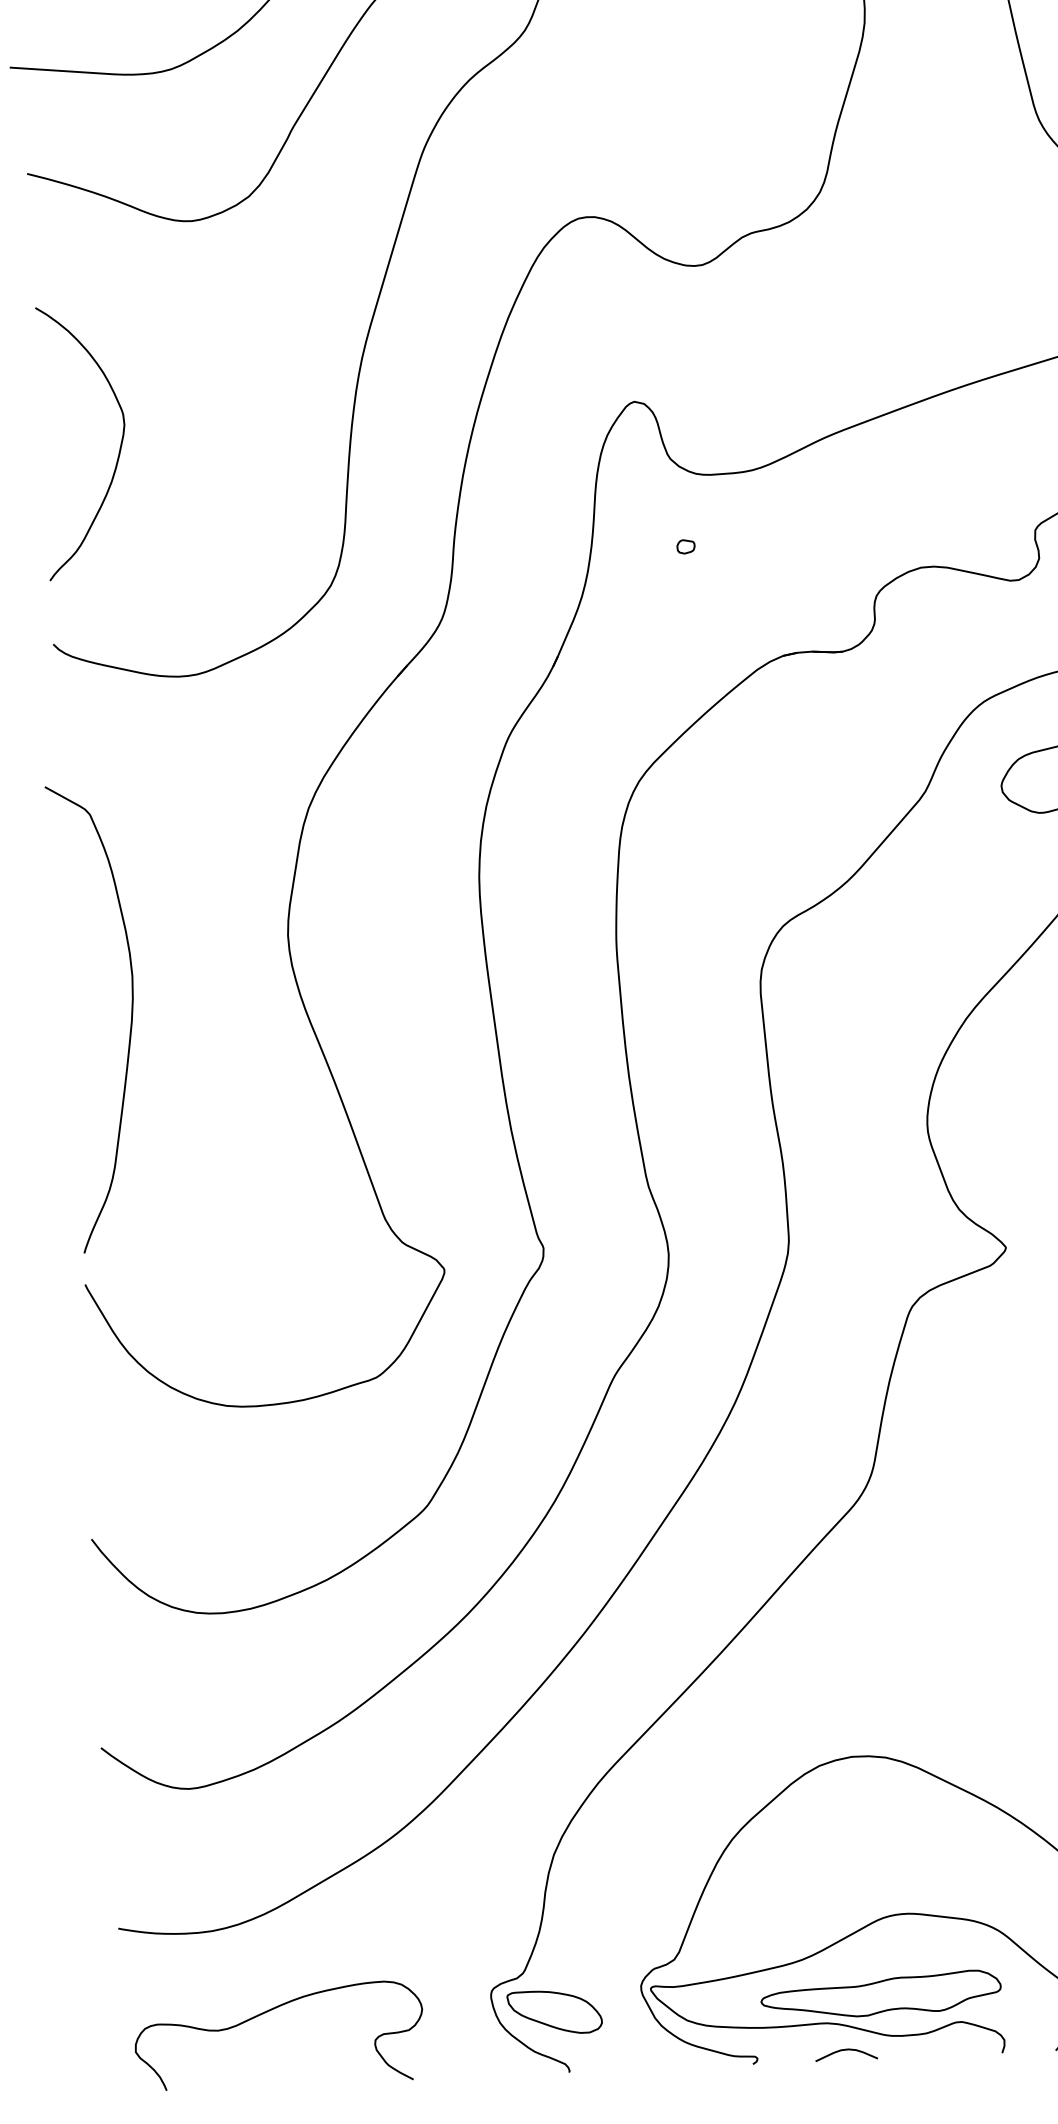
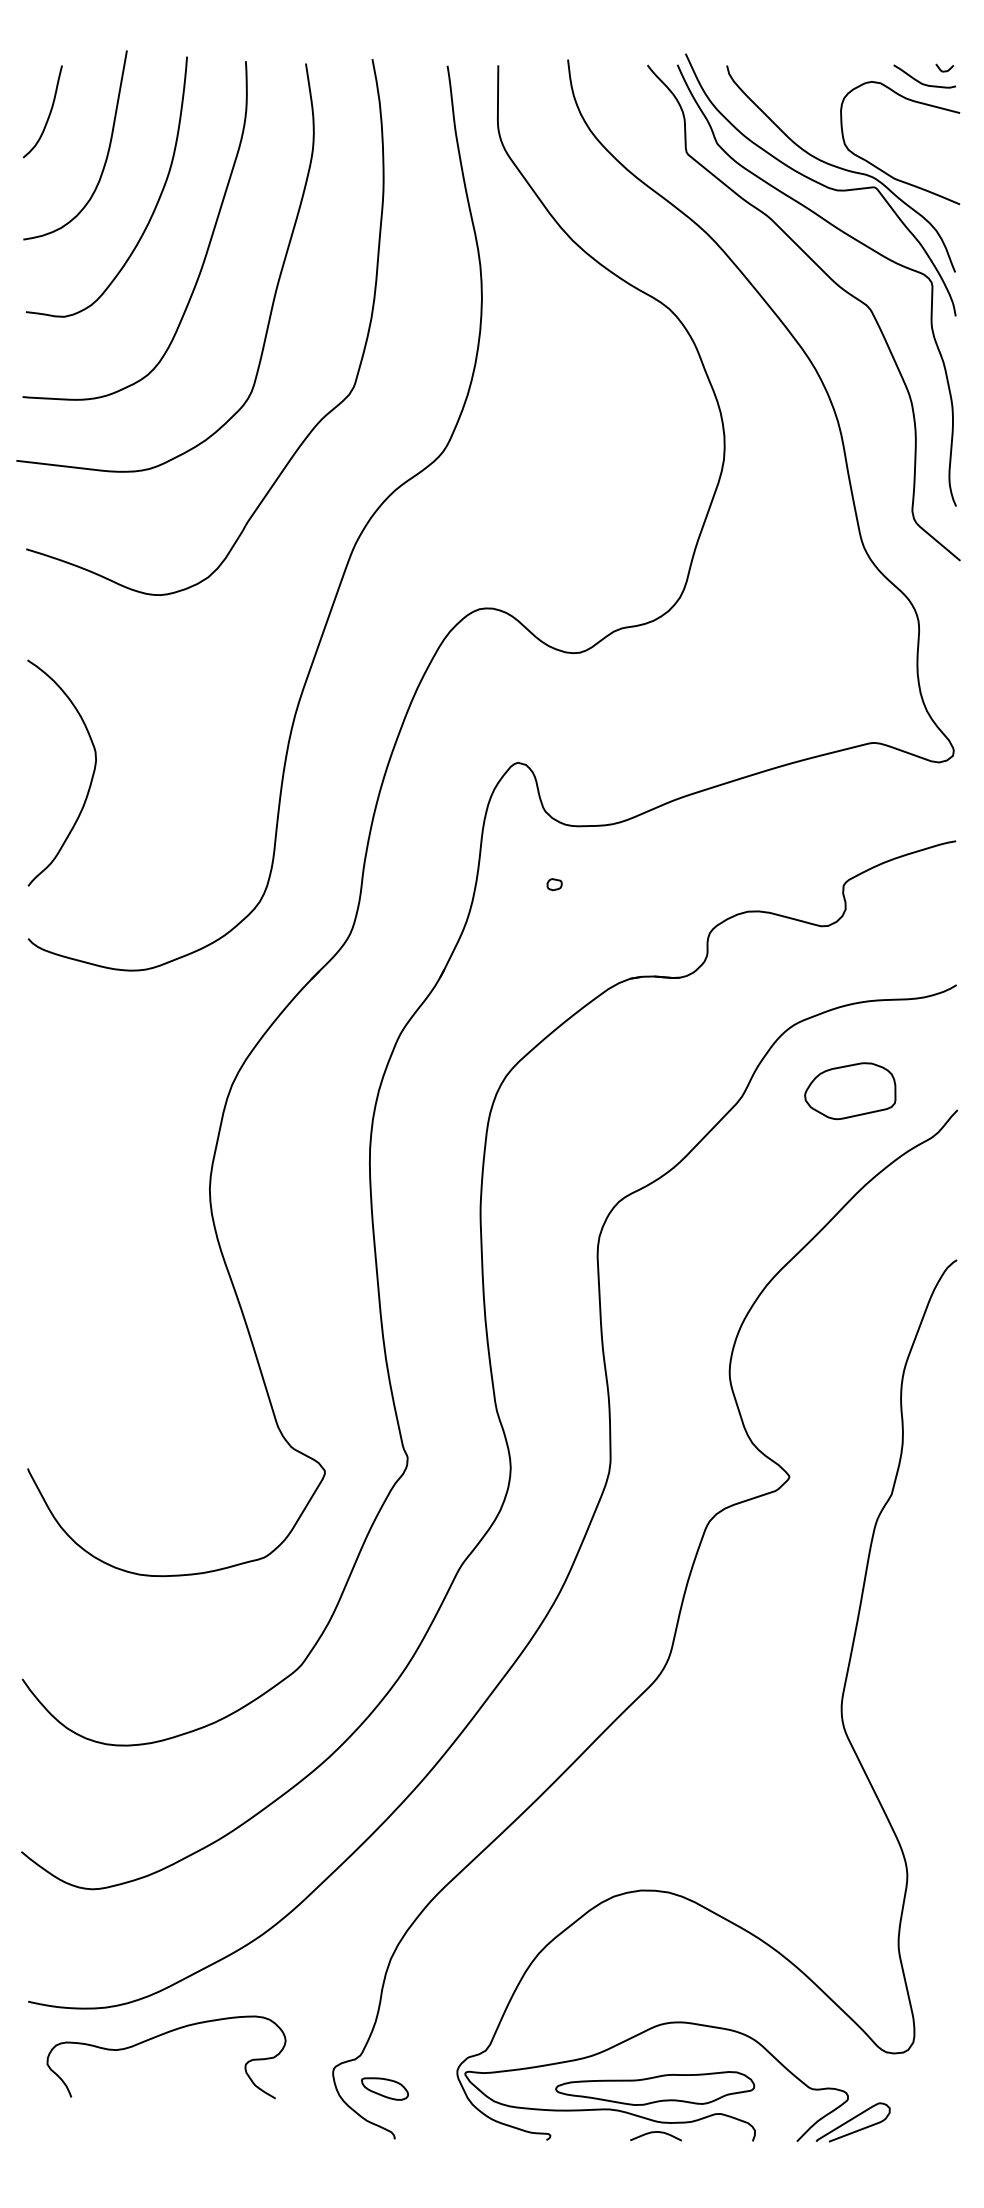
curve: (130, 1015) -> (76, 1248), removed
curve: (270, 2011) -> (160, 2036), moved
part: (554, 2011) -> (384, 2088), size x0.6
curve: (843, 2051) -> (653, 2133), moved

